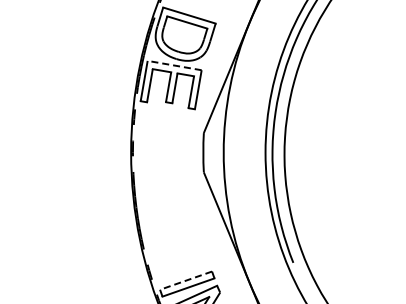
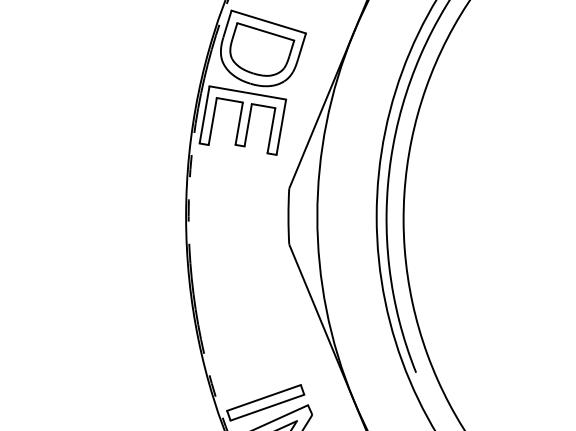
line: (174, 65) -> (247, 92), dashed -> solid
line: (186, 280) -> (264, 397), dashed -> solid

